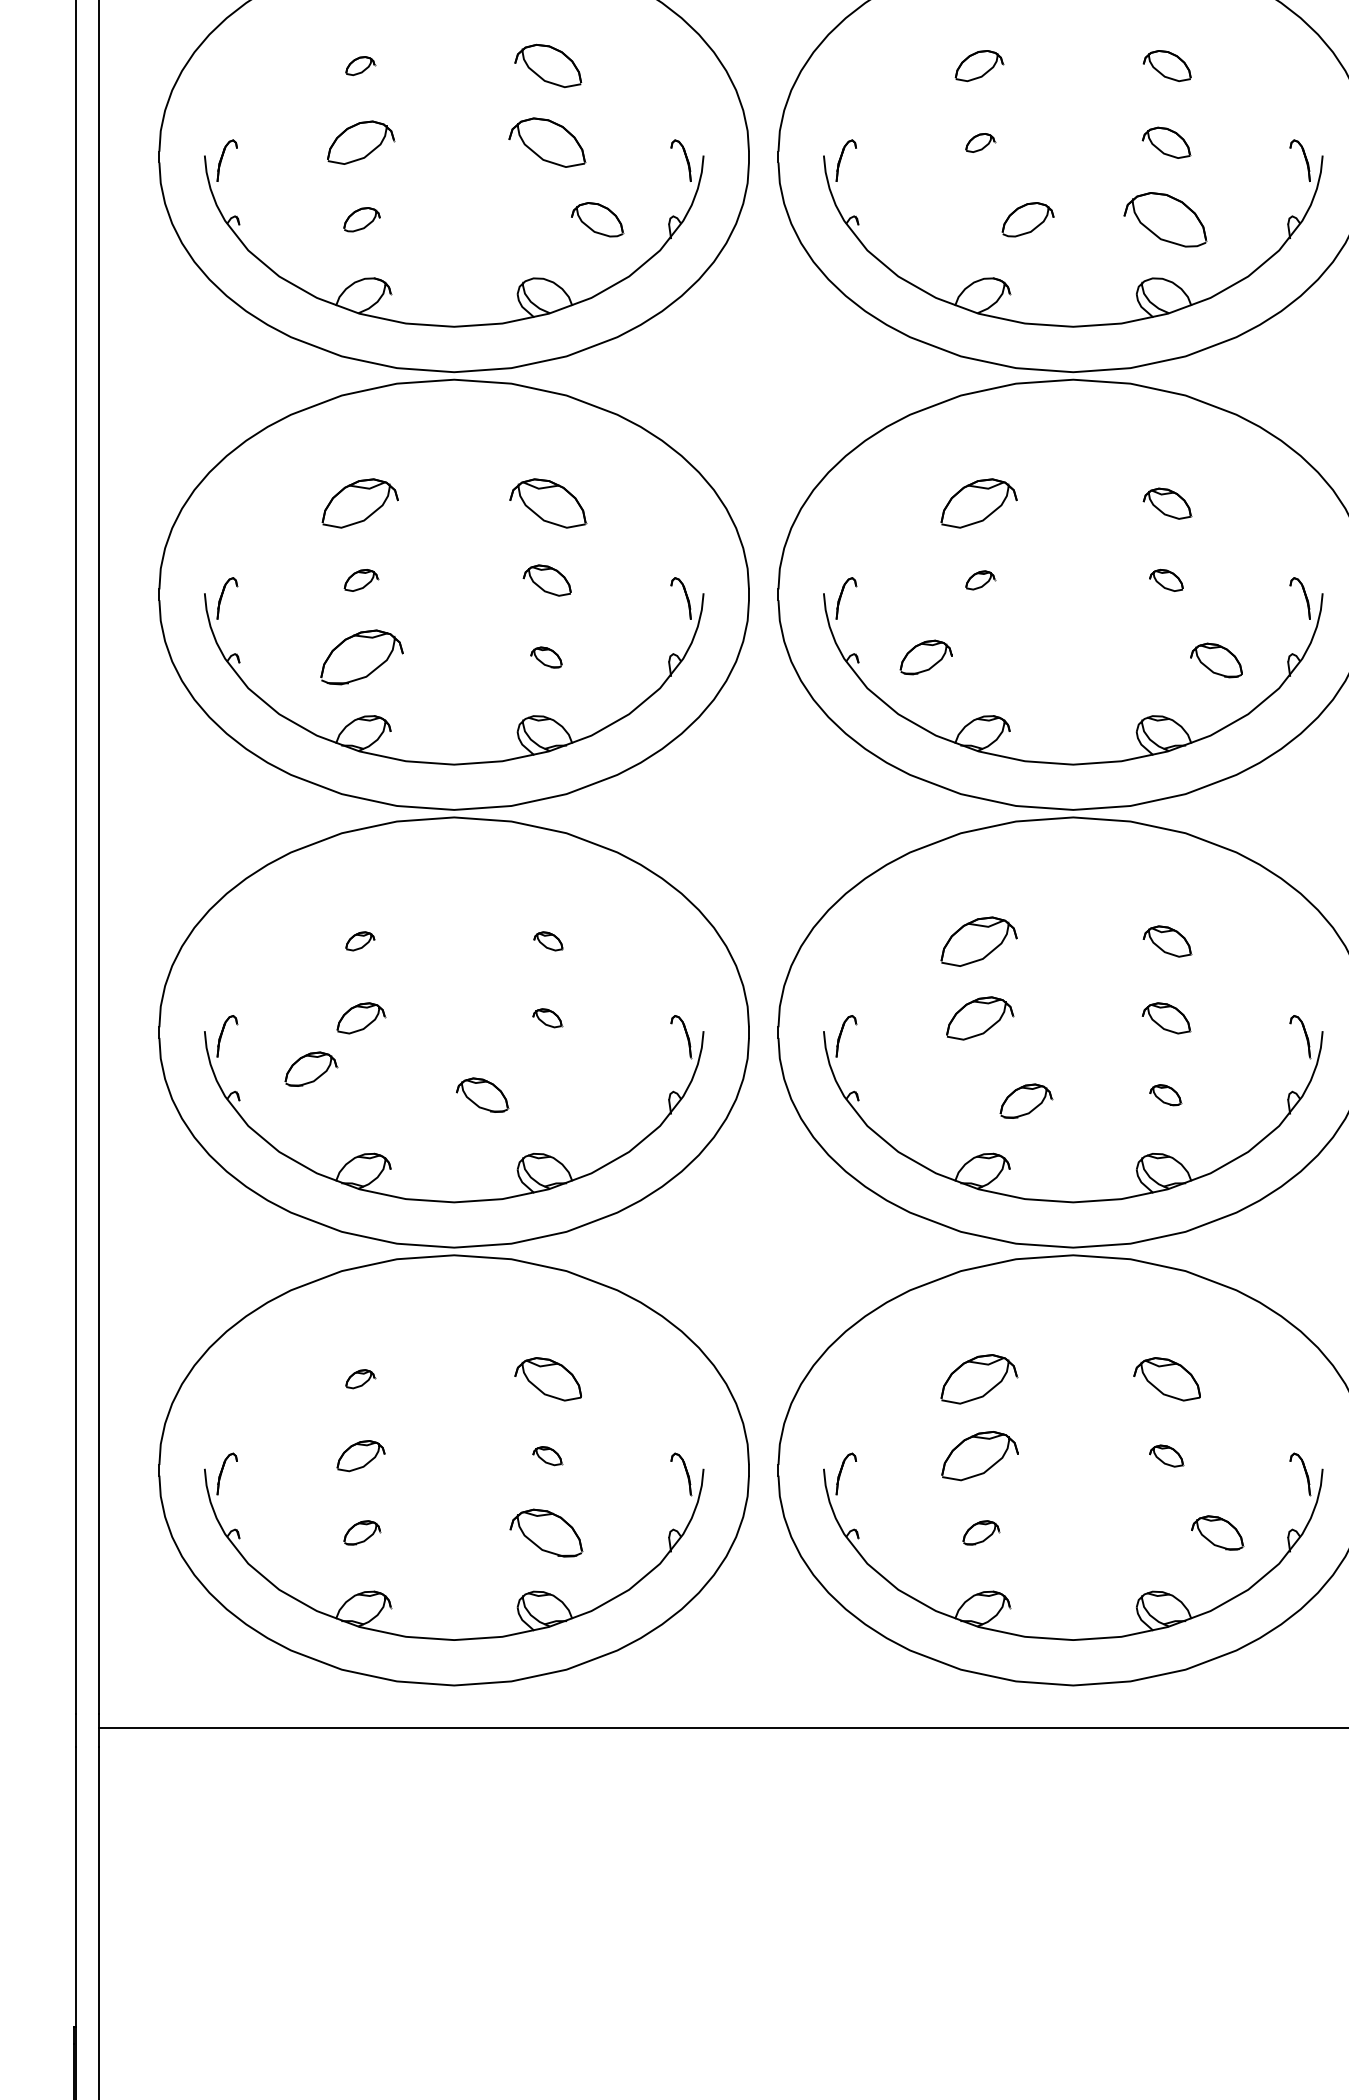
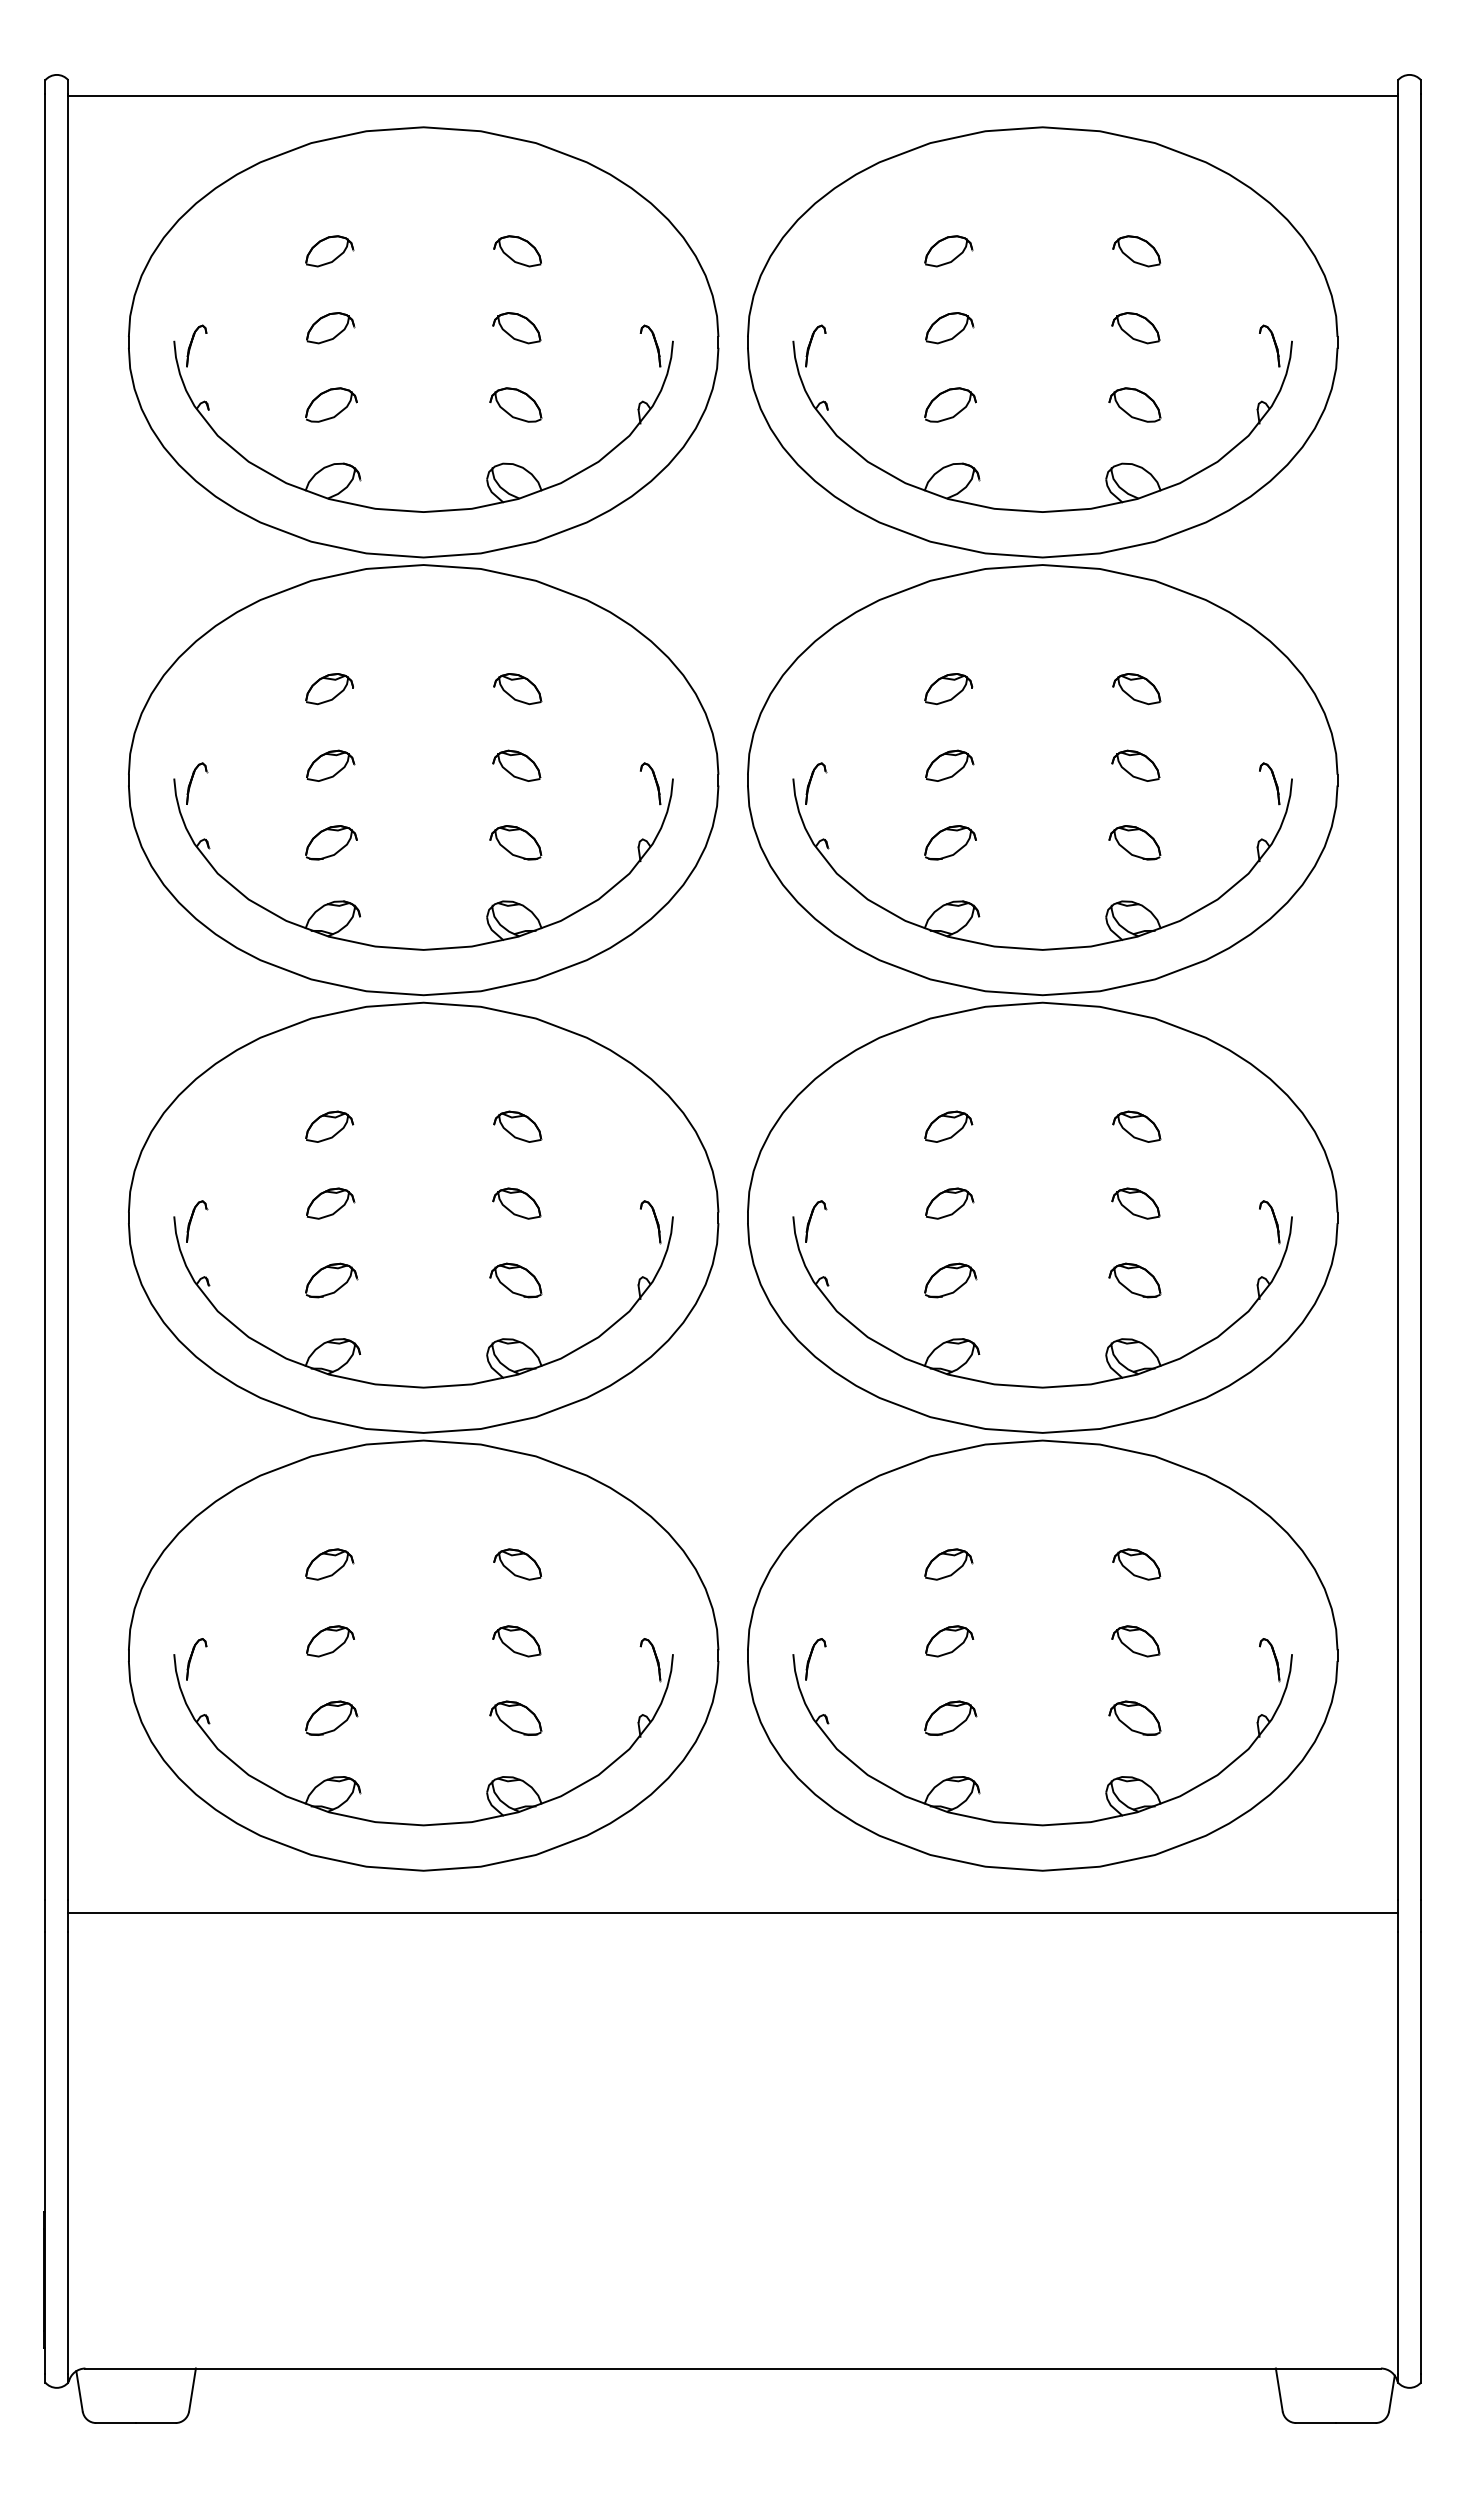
part: (360, 66) -> (329, 251), size x1.67
part: (548, 66) -> (517, 251), size x0.71
part: (361, 143) -> (330, 328), size x0.71
part: (547, 143) -> (516, 328), size x0.62
part: (980, 143) -> (949, 328), size x1.67
part: (362, 219) -> (331, 404), size x1.43
part: (597, 219) -> (515, 404), moved
part: (1028, 219) -> (950, 404), moved
part: (1165, 219) -> (1134, 404), size x0.62
part: (360, 504) -> (329, 689), size x0.62
part: (548, 504) -> (517, 689), size x0.62
part: (979, 504) -> (948, 689), size x0.62
part: (361, 580) -> (330, 765), size x1.43
part: (980, 580) -> (949, 765), size x1.67
part: (1166, 580) -> (1135, 765), size x1.43
part: (362, 657) -> (331, 842), size x0.62
part: (546, 657) -> (515, 842), size x1.67
part: (926, 657) -> (950, 842), moved
part: (1216, 660) -> (1134, 842), moved
part: (360, 941) -> (329, 1126), size x1.67
part: (548, 941) -> (517, 1126), size x1.67
part: (979, 941) -> (948, 1126), size x0.62
part: (547, 1018) -> (516, 1203), size x1.67
part: (980, 1018) -> (949, 1203), size x0.71
part: (311, 1069) -> (331, 1280), moved
part: (482, 1095) -> (515, 1280), moved
part: (1165, 1095) -> (1134, 1280), size x1.67
part: (1026, 1101) -> (950, 1280), moved
part: (360, 1379) -> (329, 1564), size x1.67
part: (548, 1379) -> (517, 1564), size x0.71
part: (979, 1379) -> (948, 1564), size x0.62
part: (1167, 1379) -> (1136, 1564), size x0.71
part: (547, 1456) -> (516, 1641), size x1.67
part: (980, 1456) -> (949, 1641), size x0.62
part: (1166, 1456) -> (1135, 1641), size x1.43
part: (362, 1532) -> (331, 1717), size x1.43
part: (546, 1532) -> (515, 1717), size x0.71
part: (981, 1532) -> (950, 1717), size x1.43
part: (1217, 1532) -> (1134, 1717), moved

